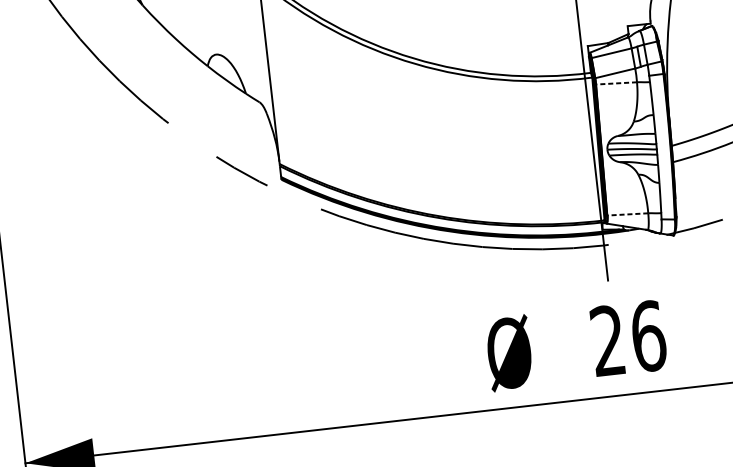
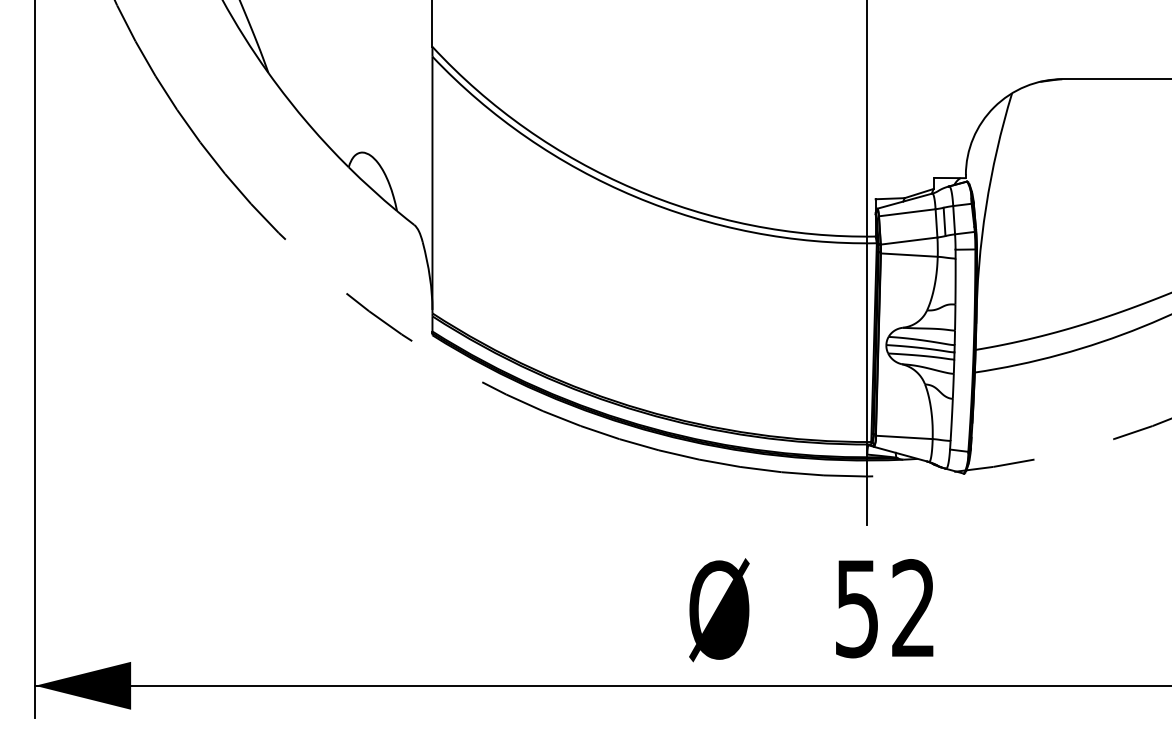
line: (615, 83) -> (908, 255), dashed -> solid
line: (627, 214) -> (903, 437), dashed -> solid
text: (628, 338) -> (885, 608), 26 -> 52

